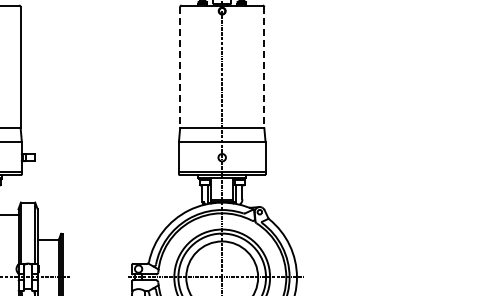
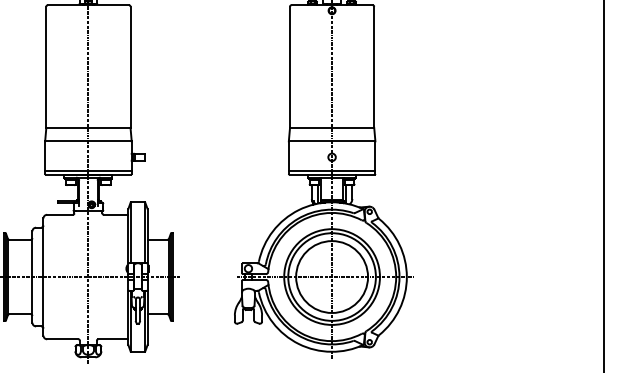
line: (180, 67) -> (290, 67), dashed -> solid
line: (264, 67) -> (374, 67), dashed -> solid

